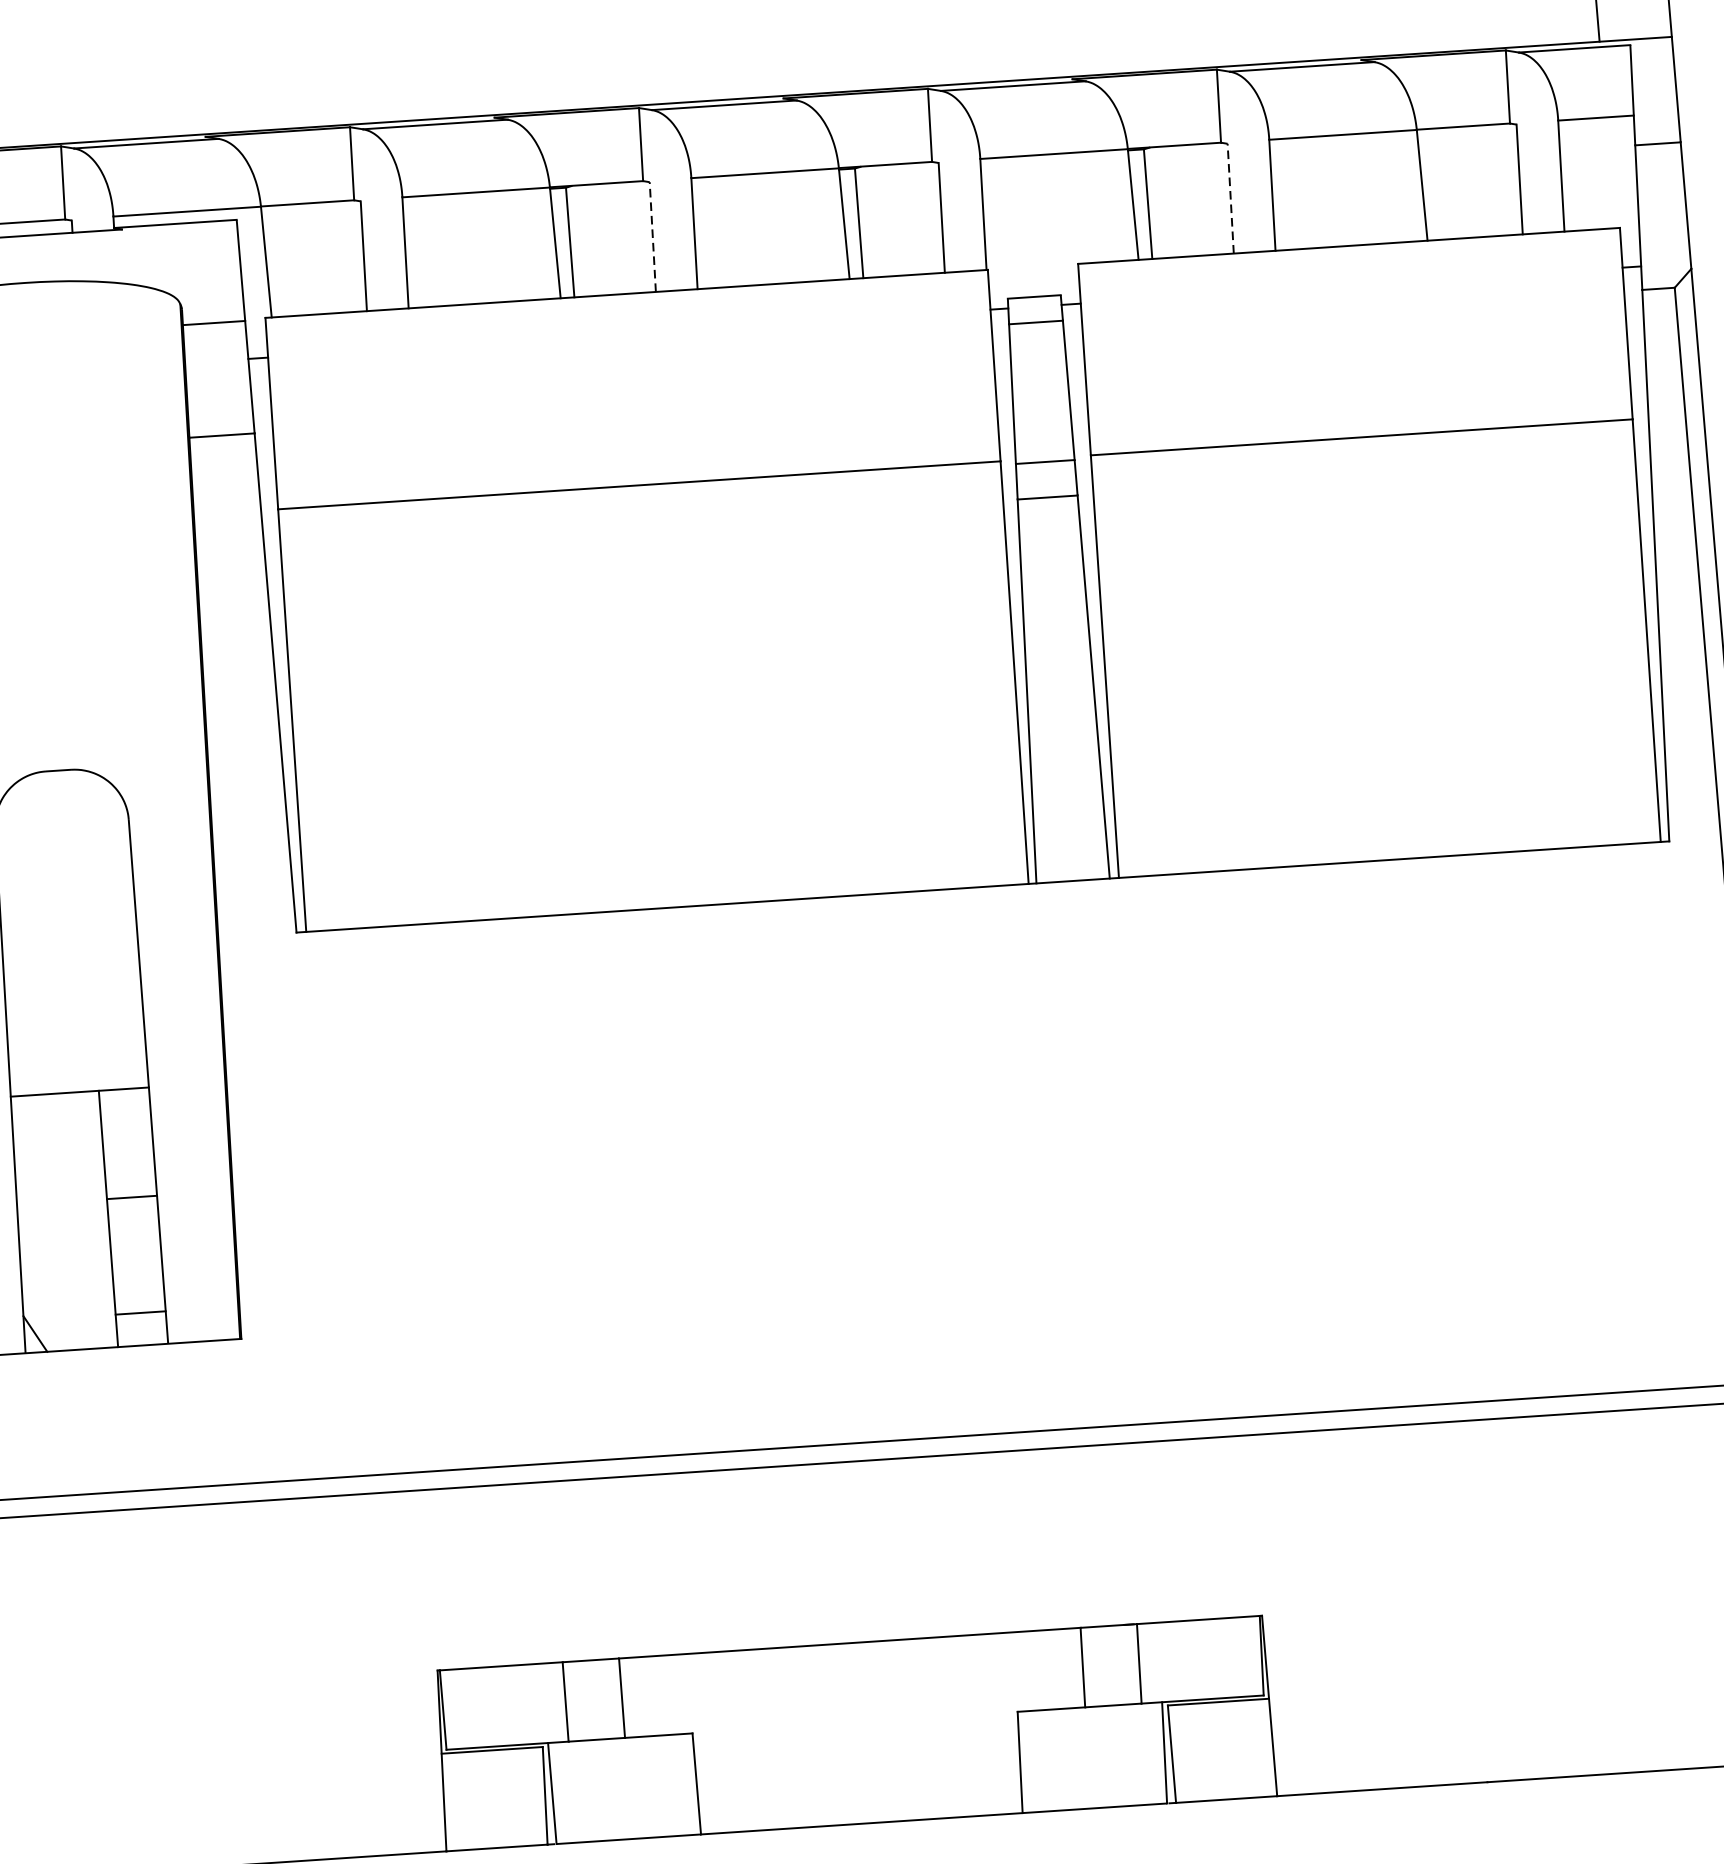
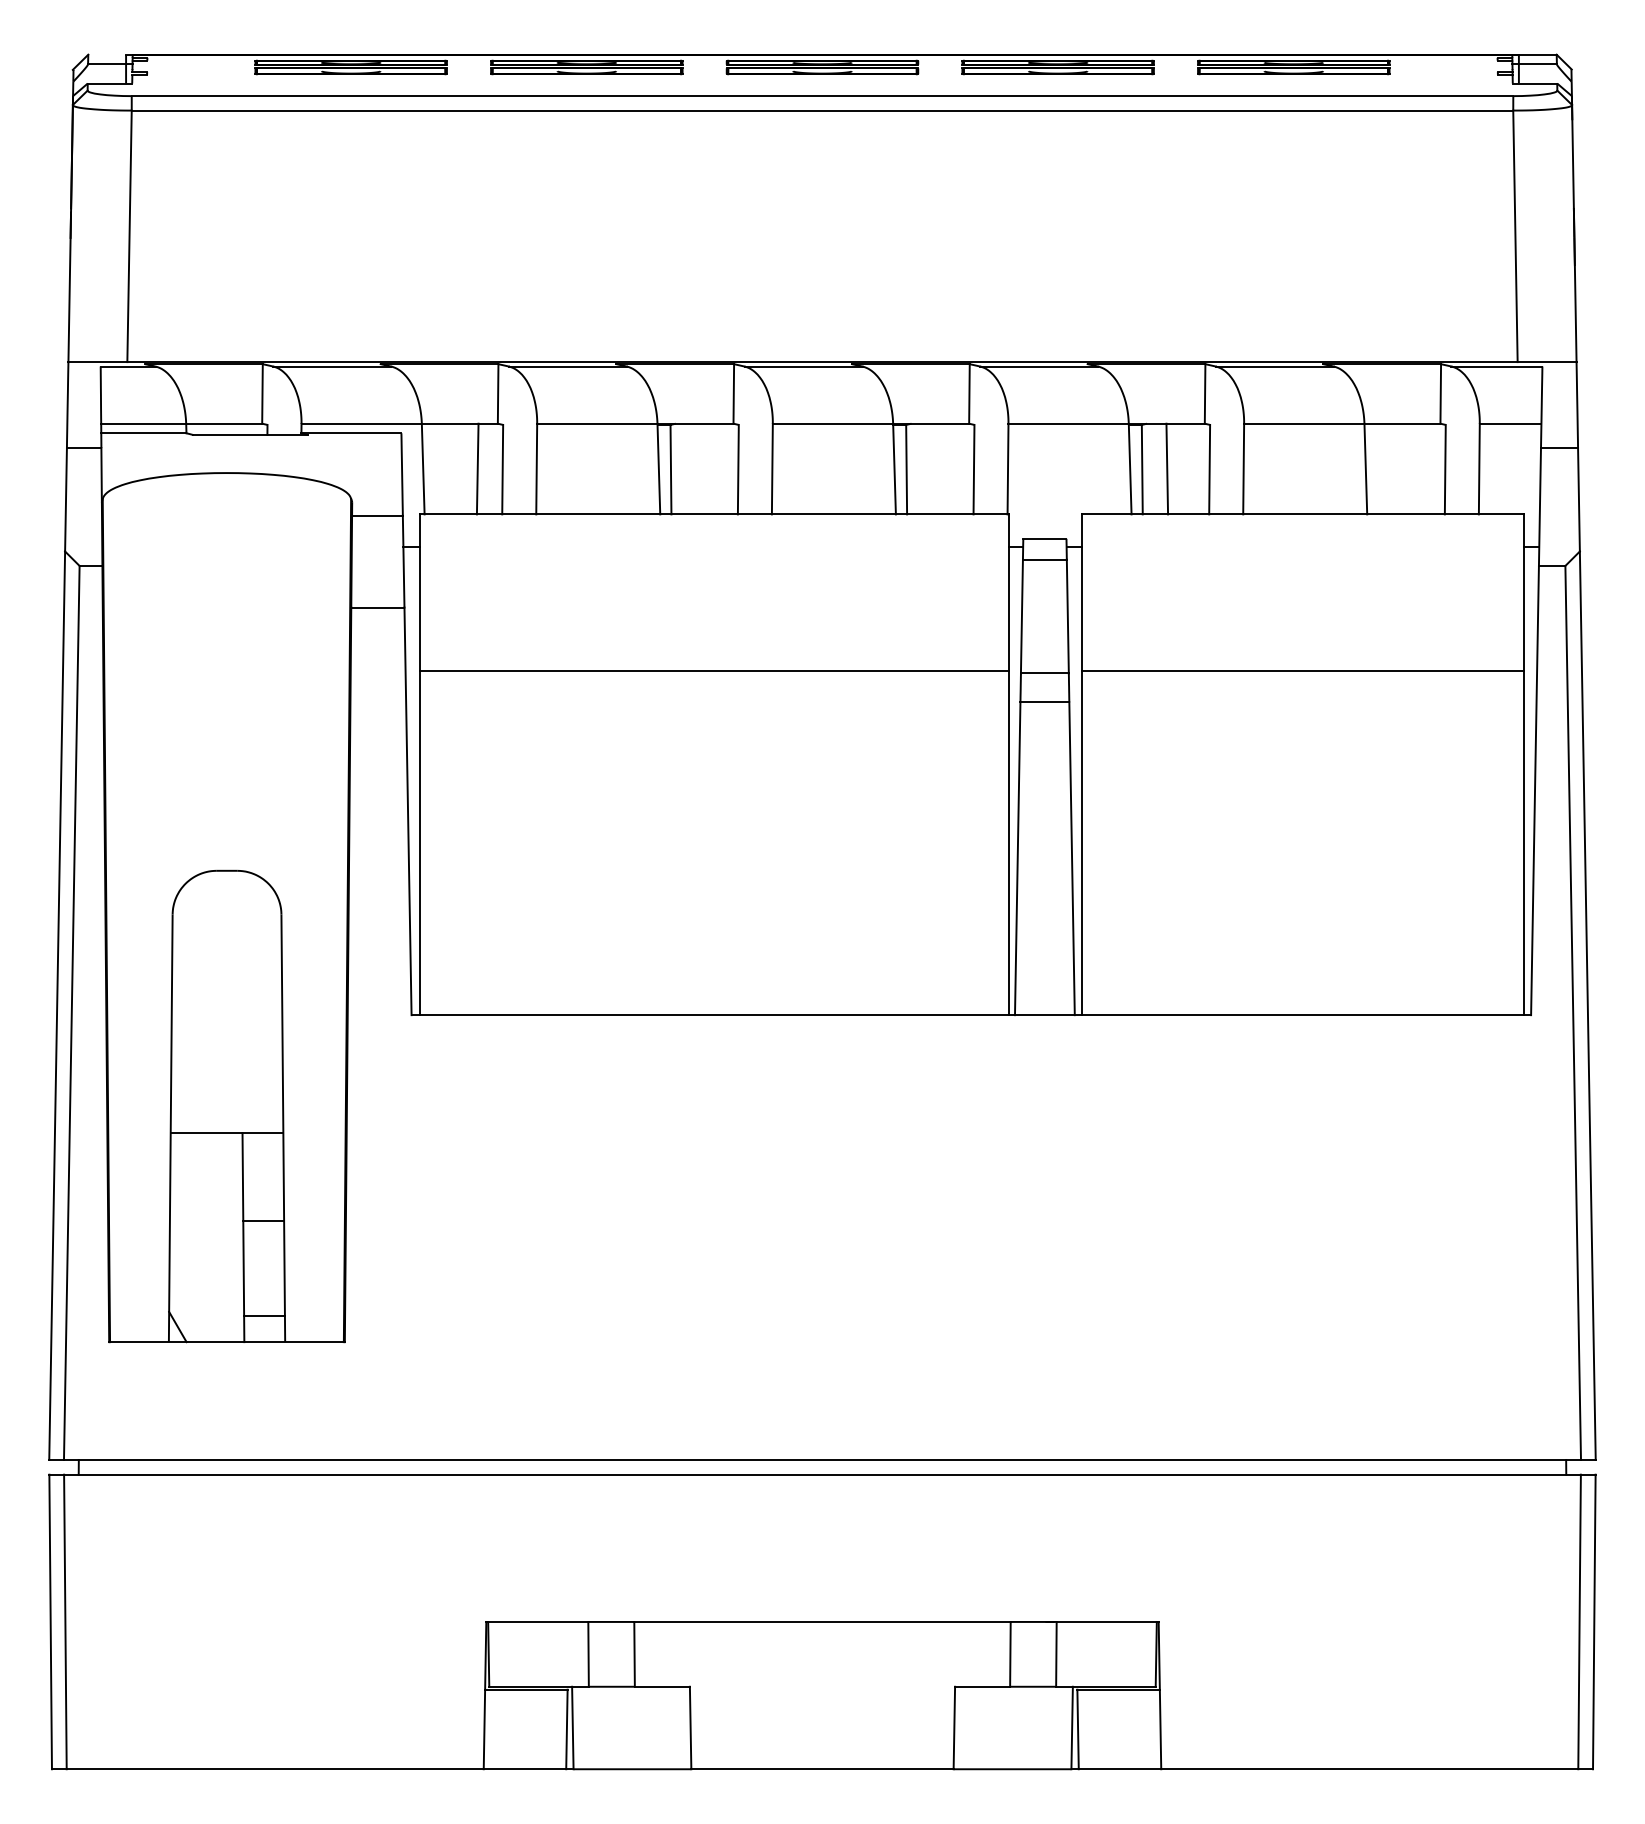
line: (1230, 198) -> (1209, 469), dashed -> solid
line: (1178, 200) -> (1167, 468), added
line: (652, 236) -> (738, 469), dashed -> solid
line: (332, 256) -> (477, 468), added

